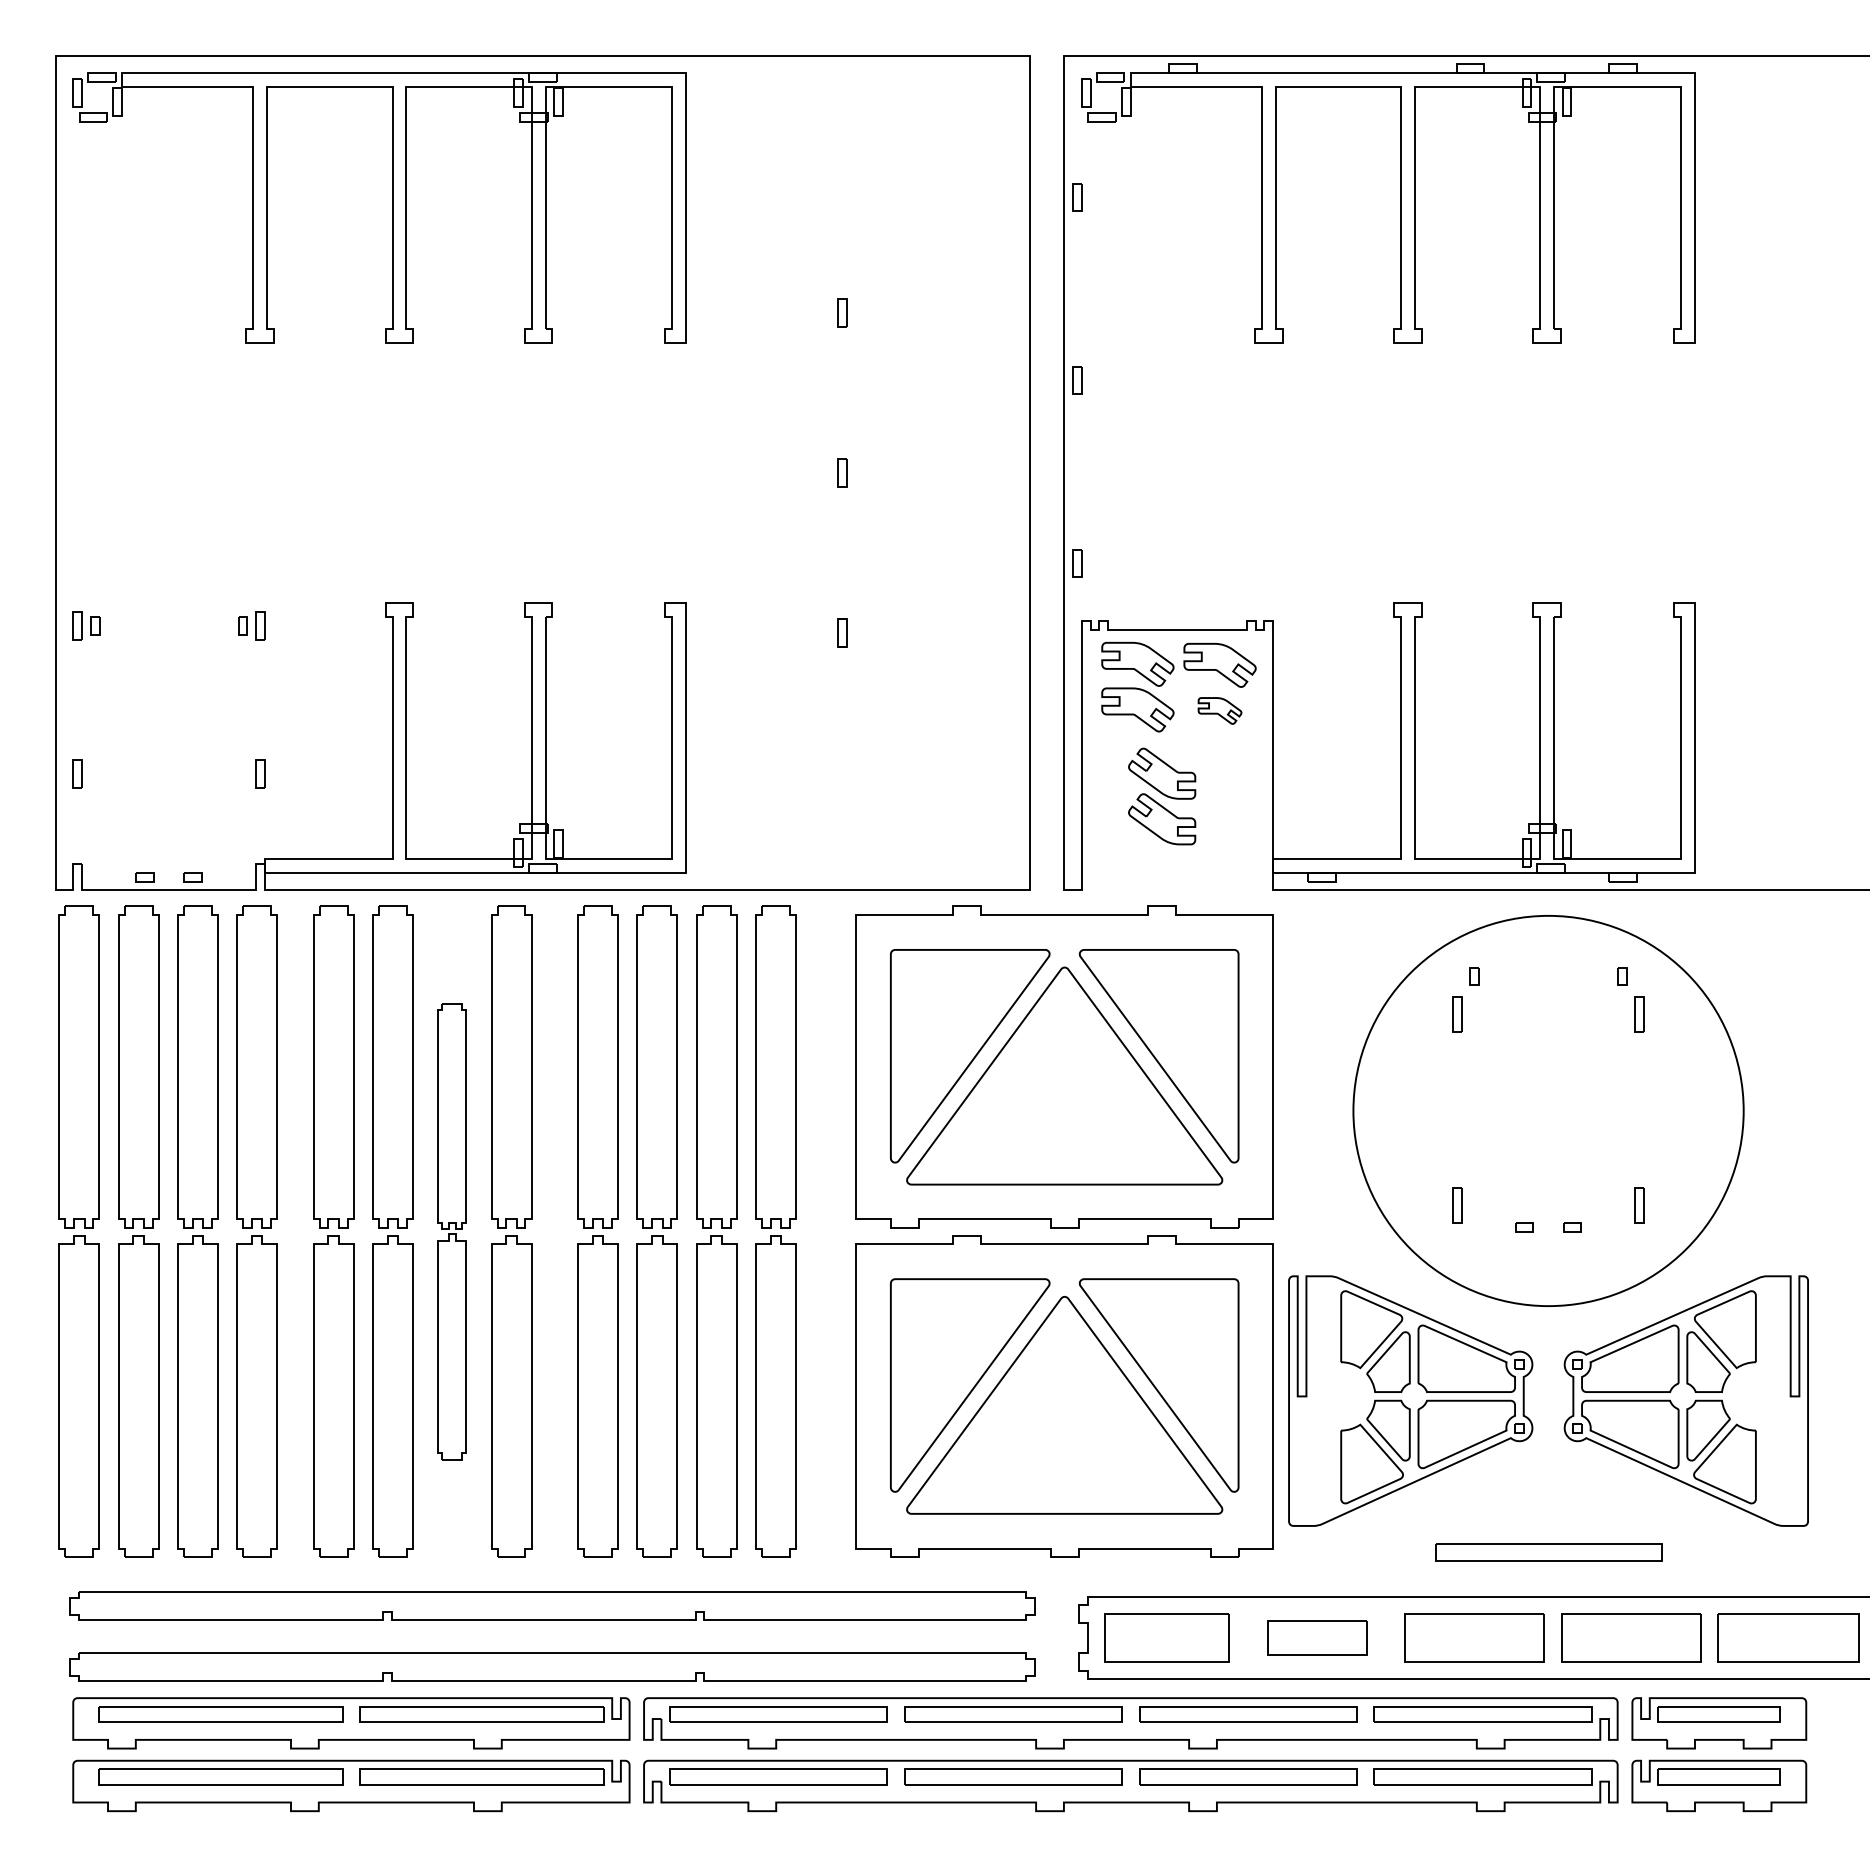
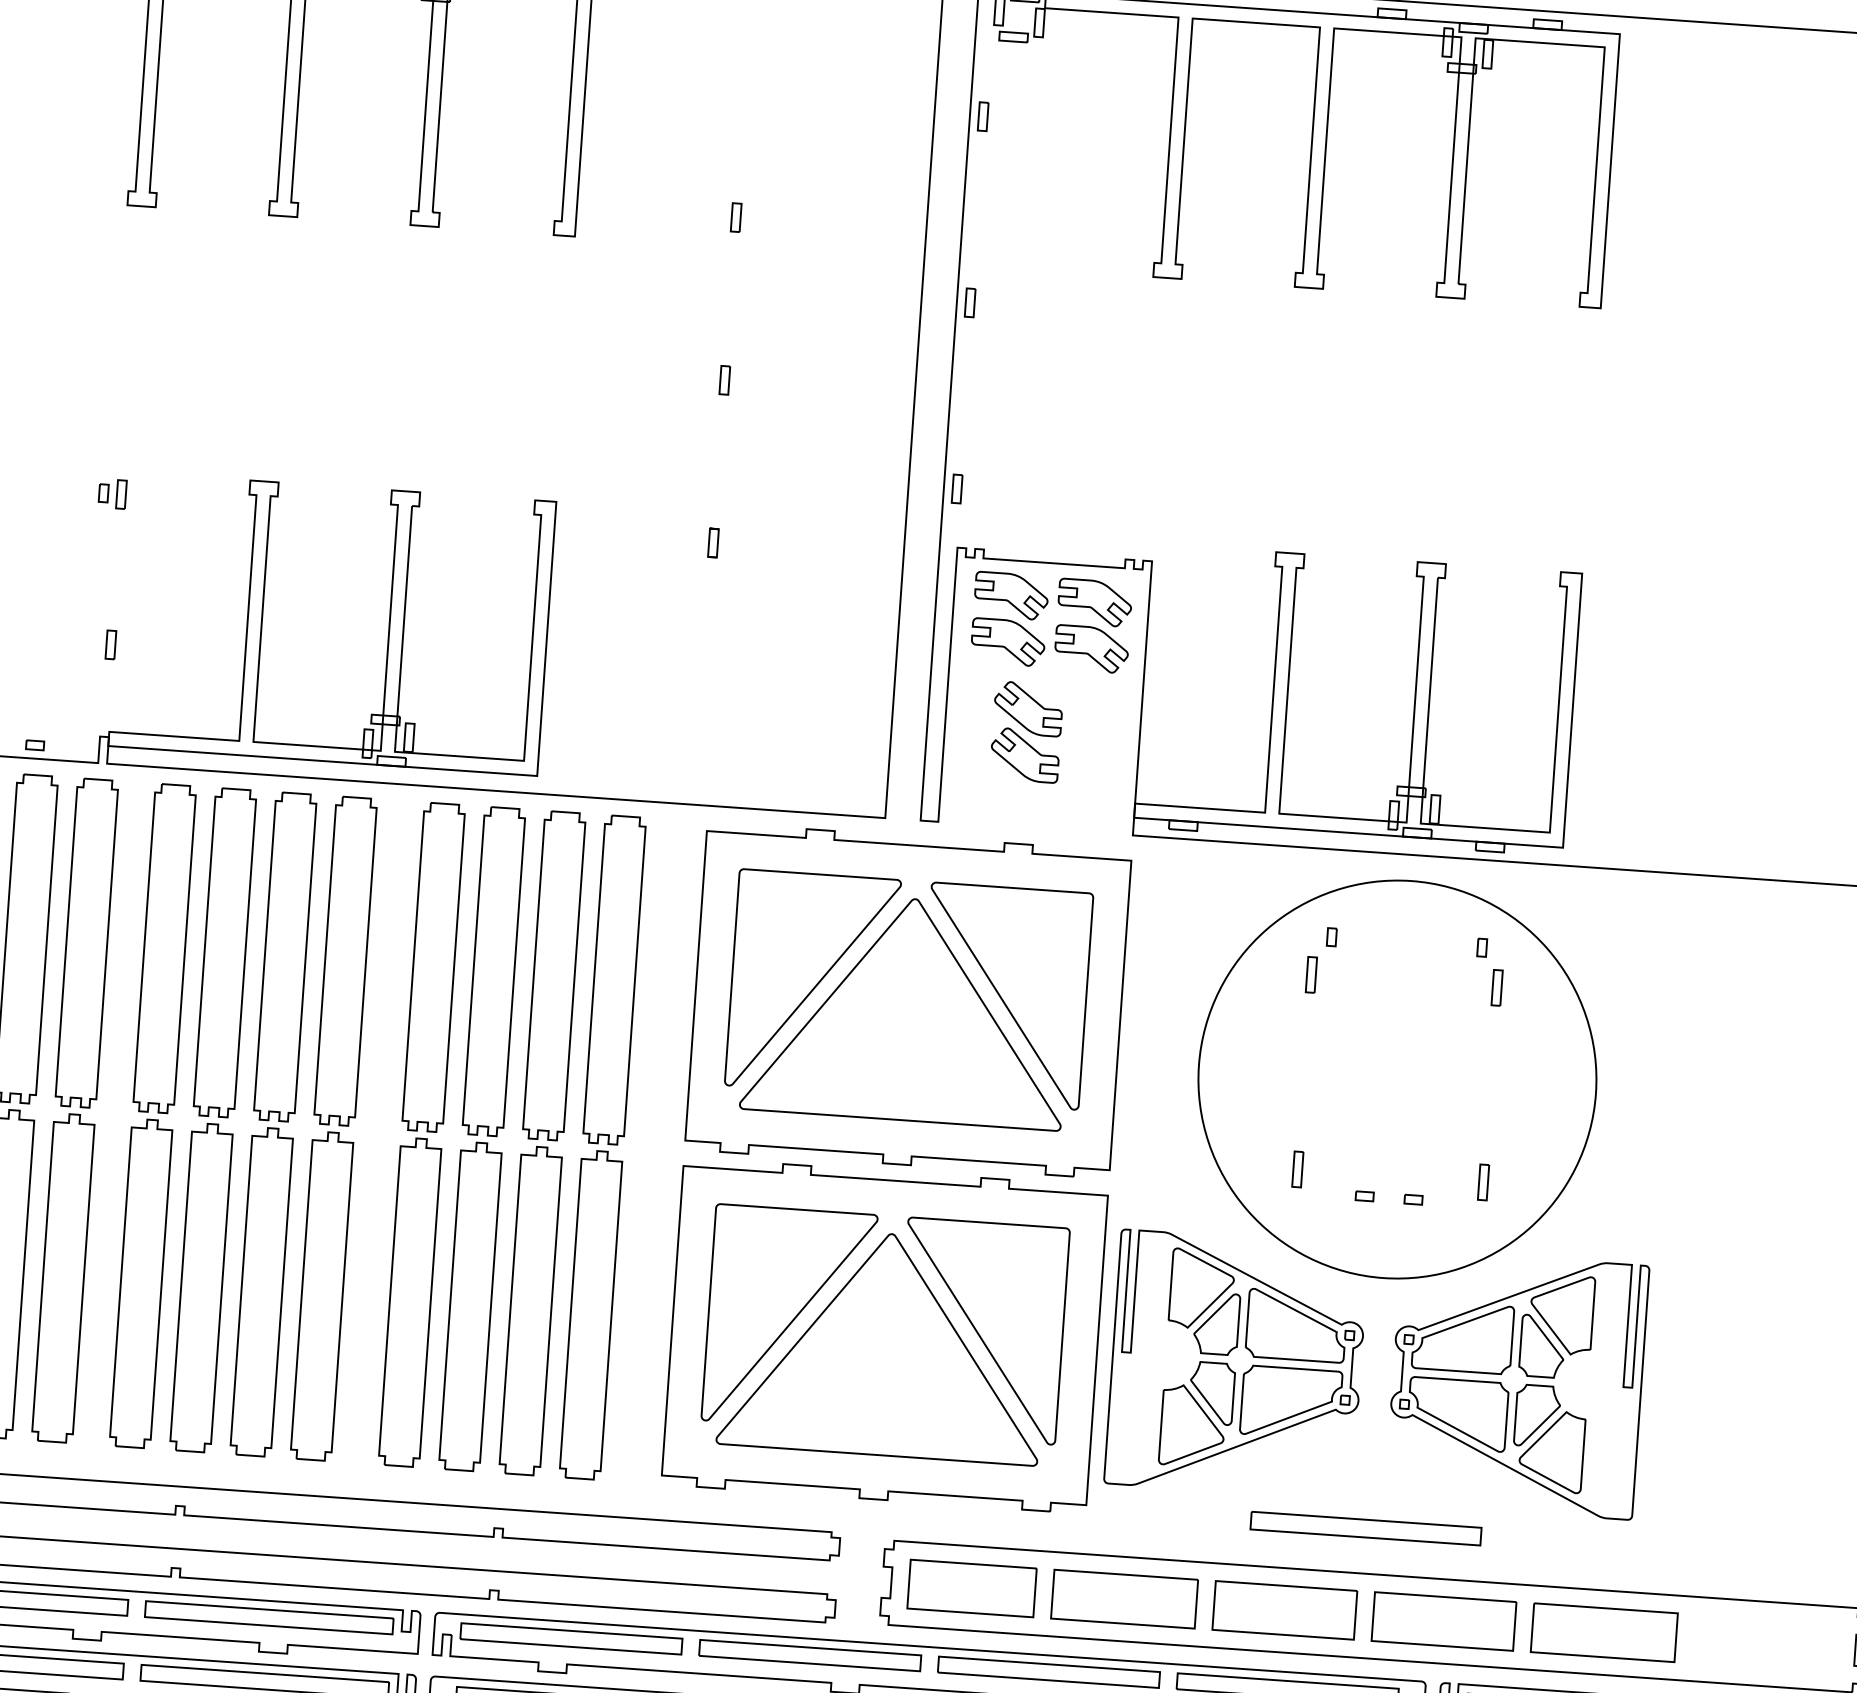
part: (1219, 710) -> (1091, 648), size x1.67
part: (451, 1231) -> (272, 1124), size x1.43
part: (1317, 1637) -> (1124, 1598), size x1.43

